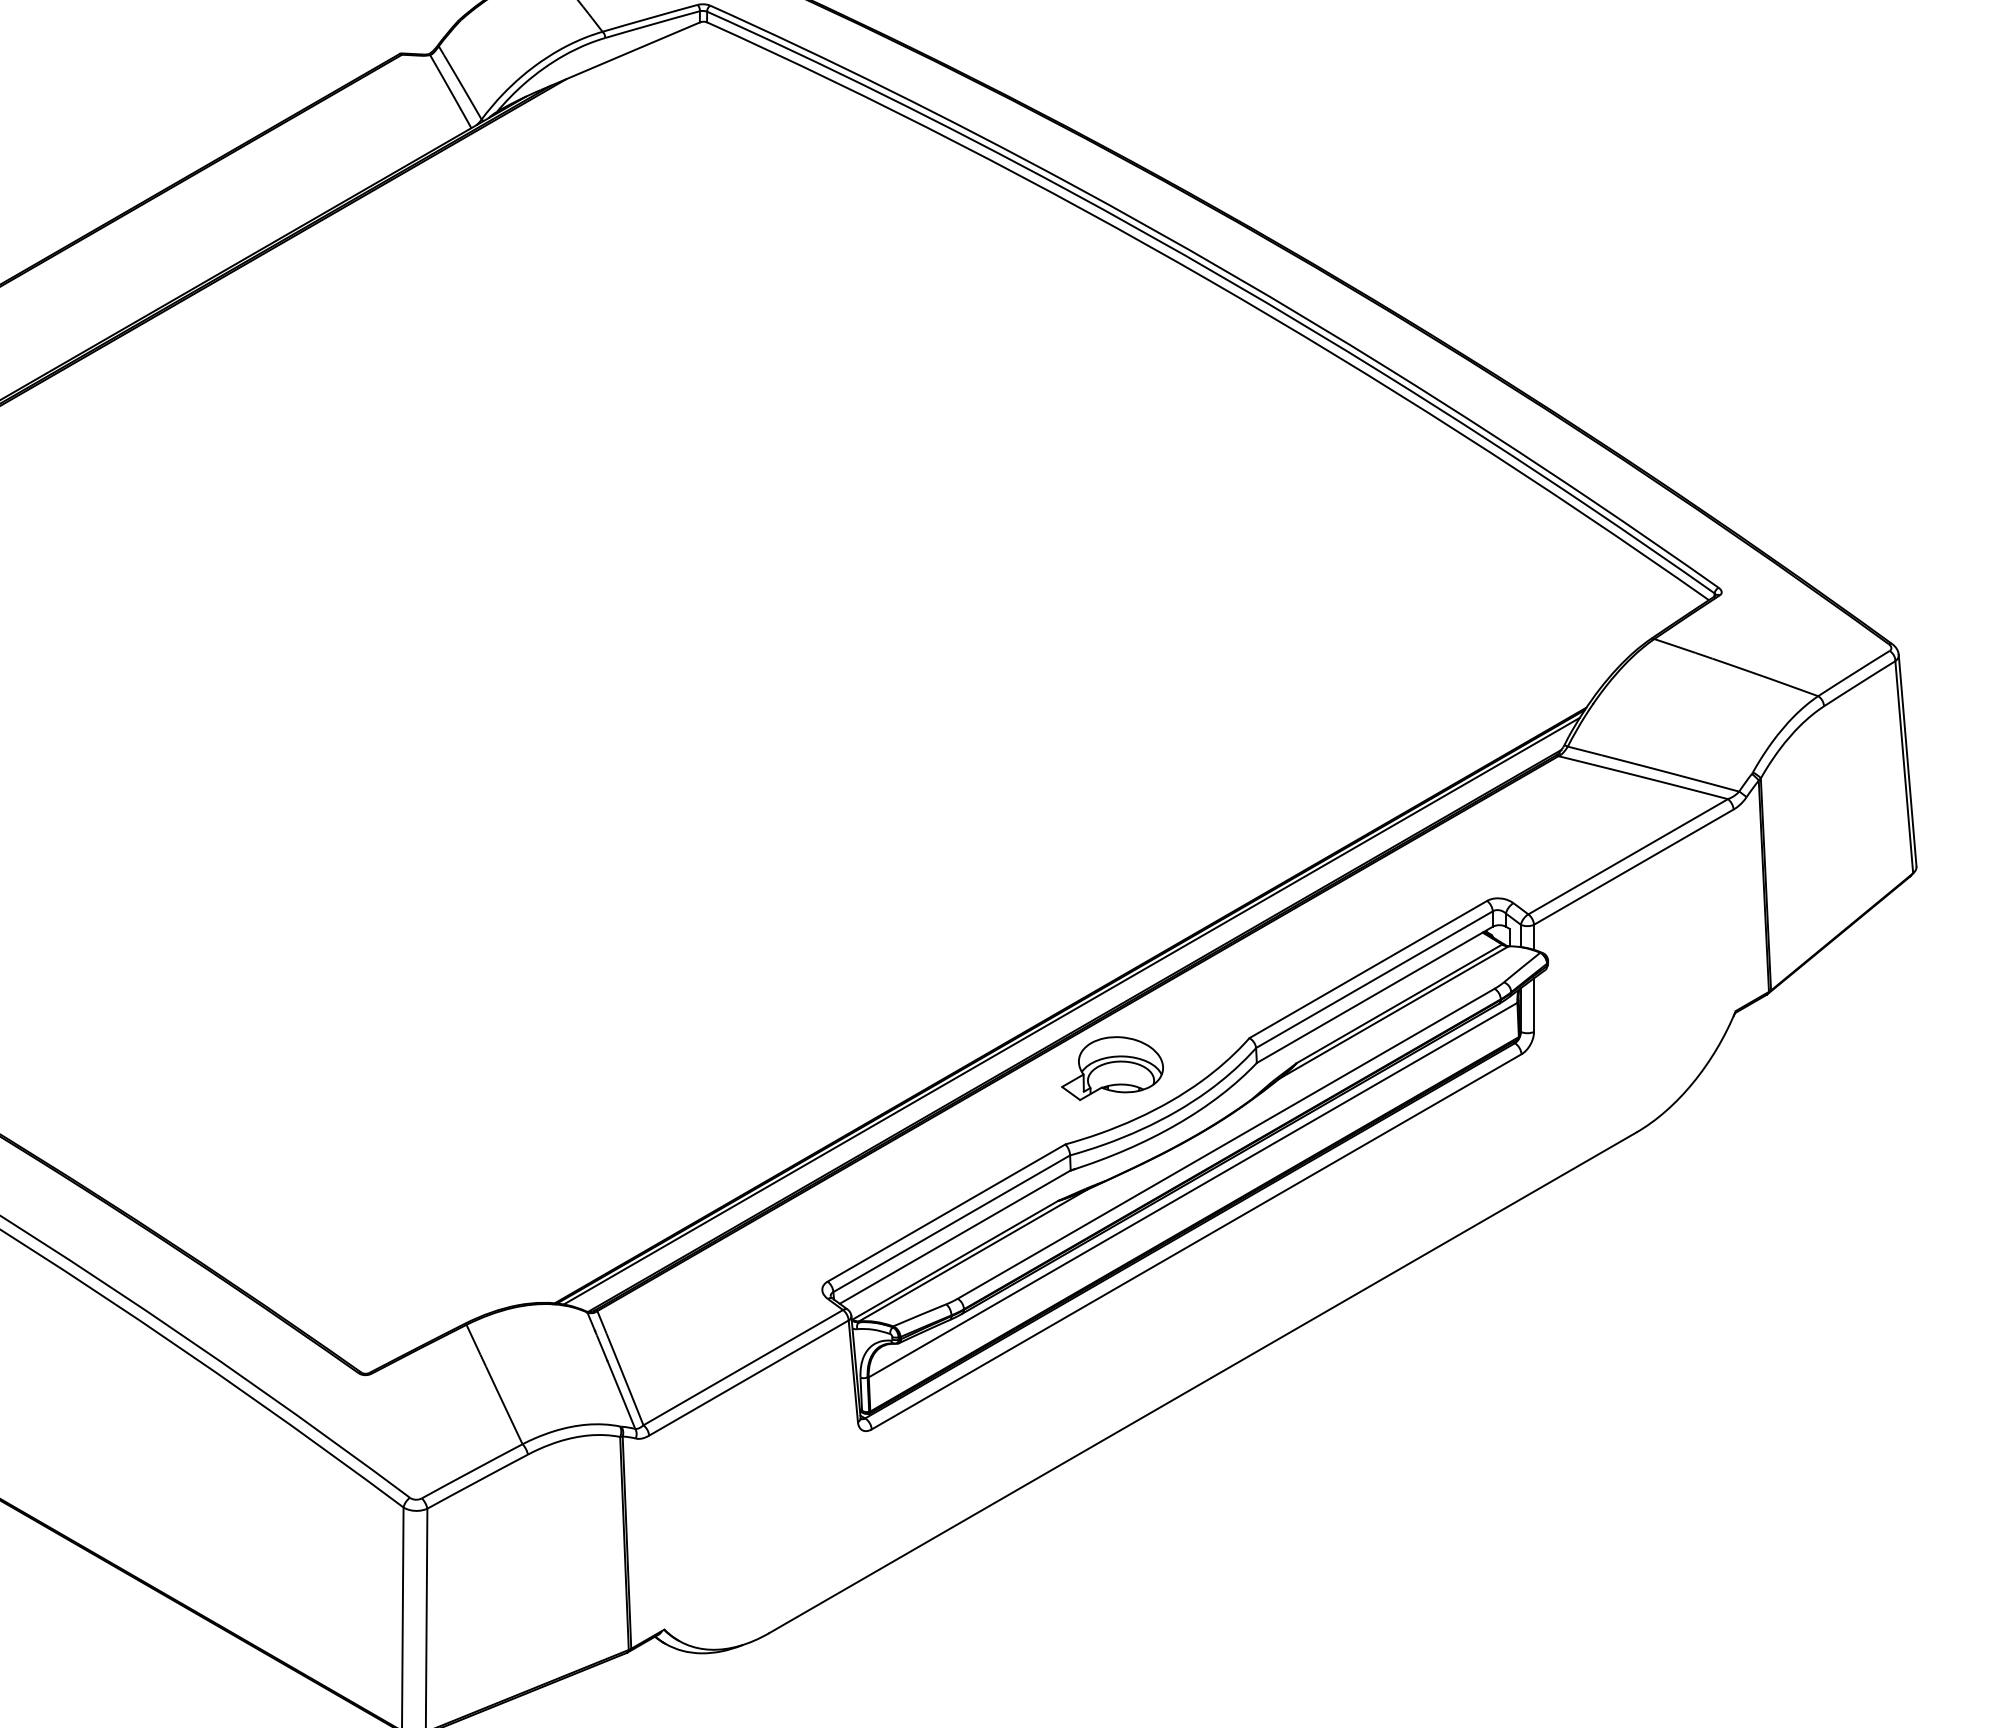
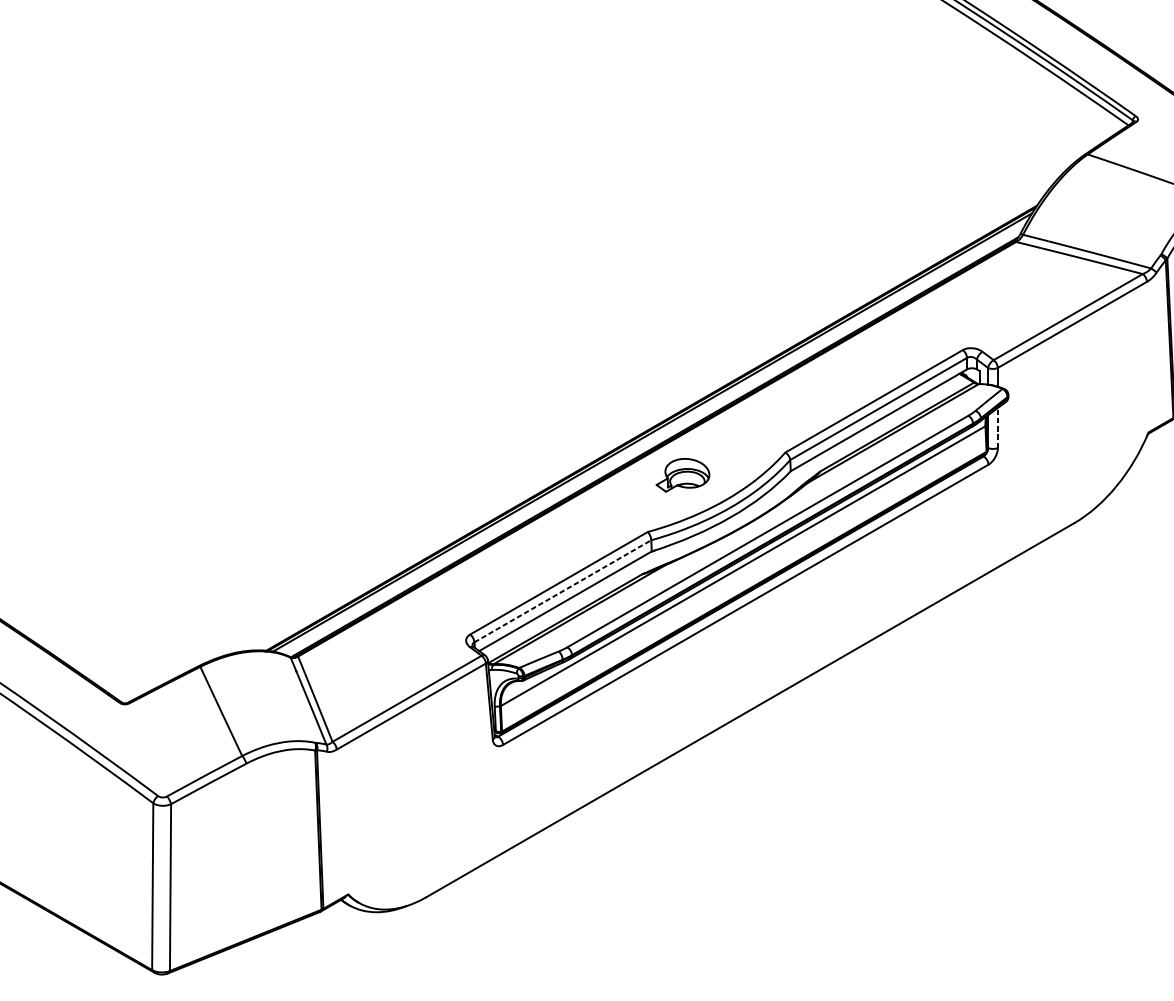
line: (1534, 1005) -> (998, 428), solid -> dashed
part: (1112, 1068) -> (682, 475), size x0.7
line: (951, 1223) -> (562, 591), solid -> dashed

